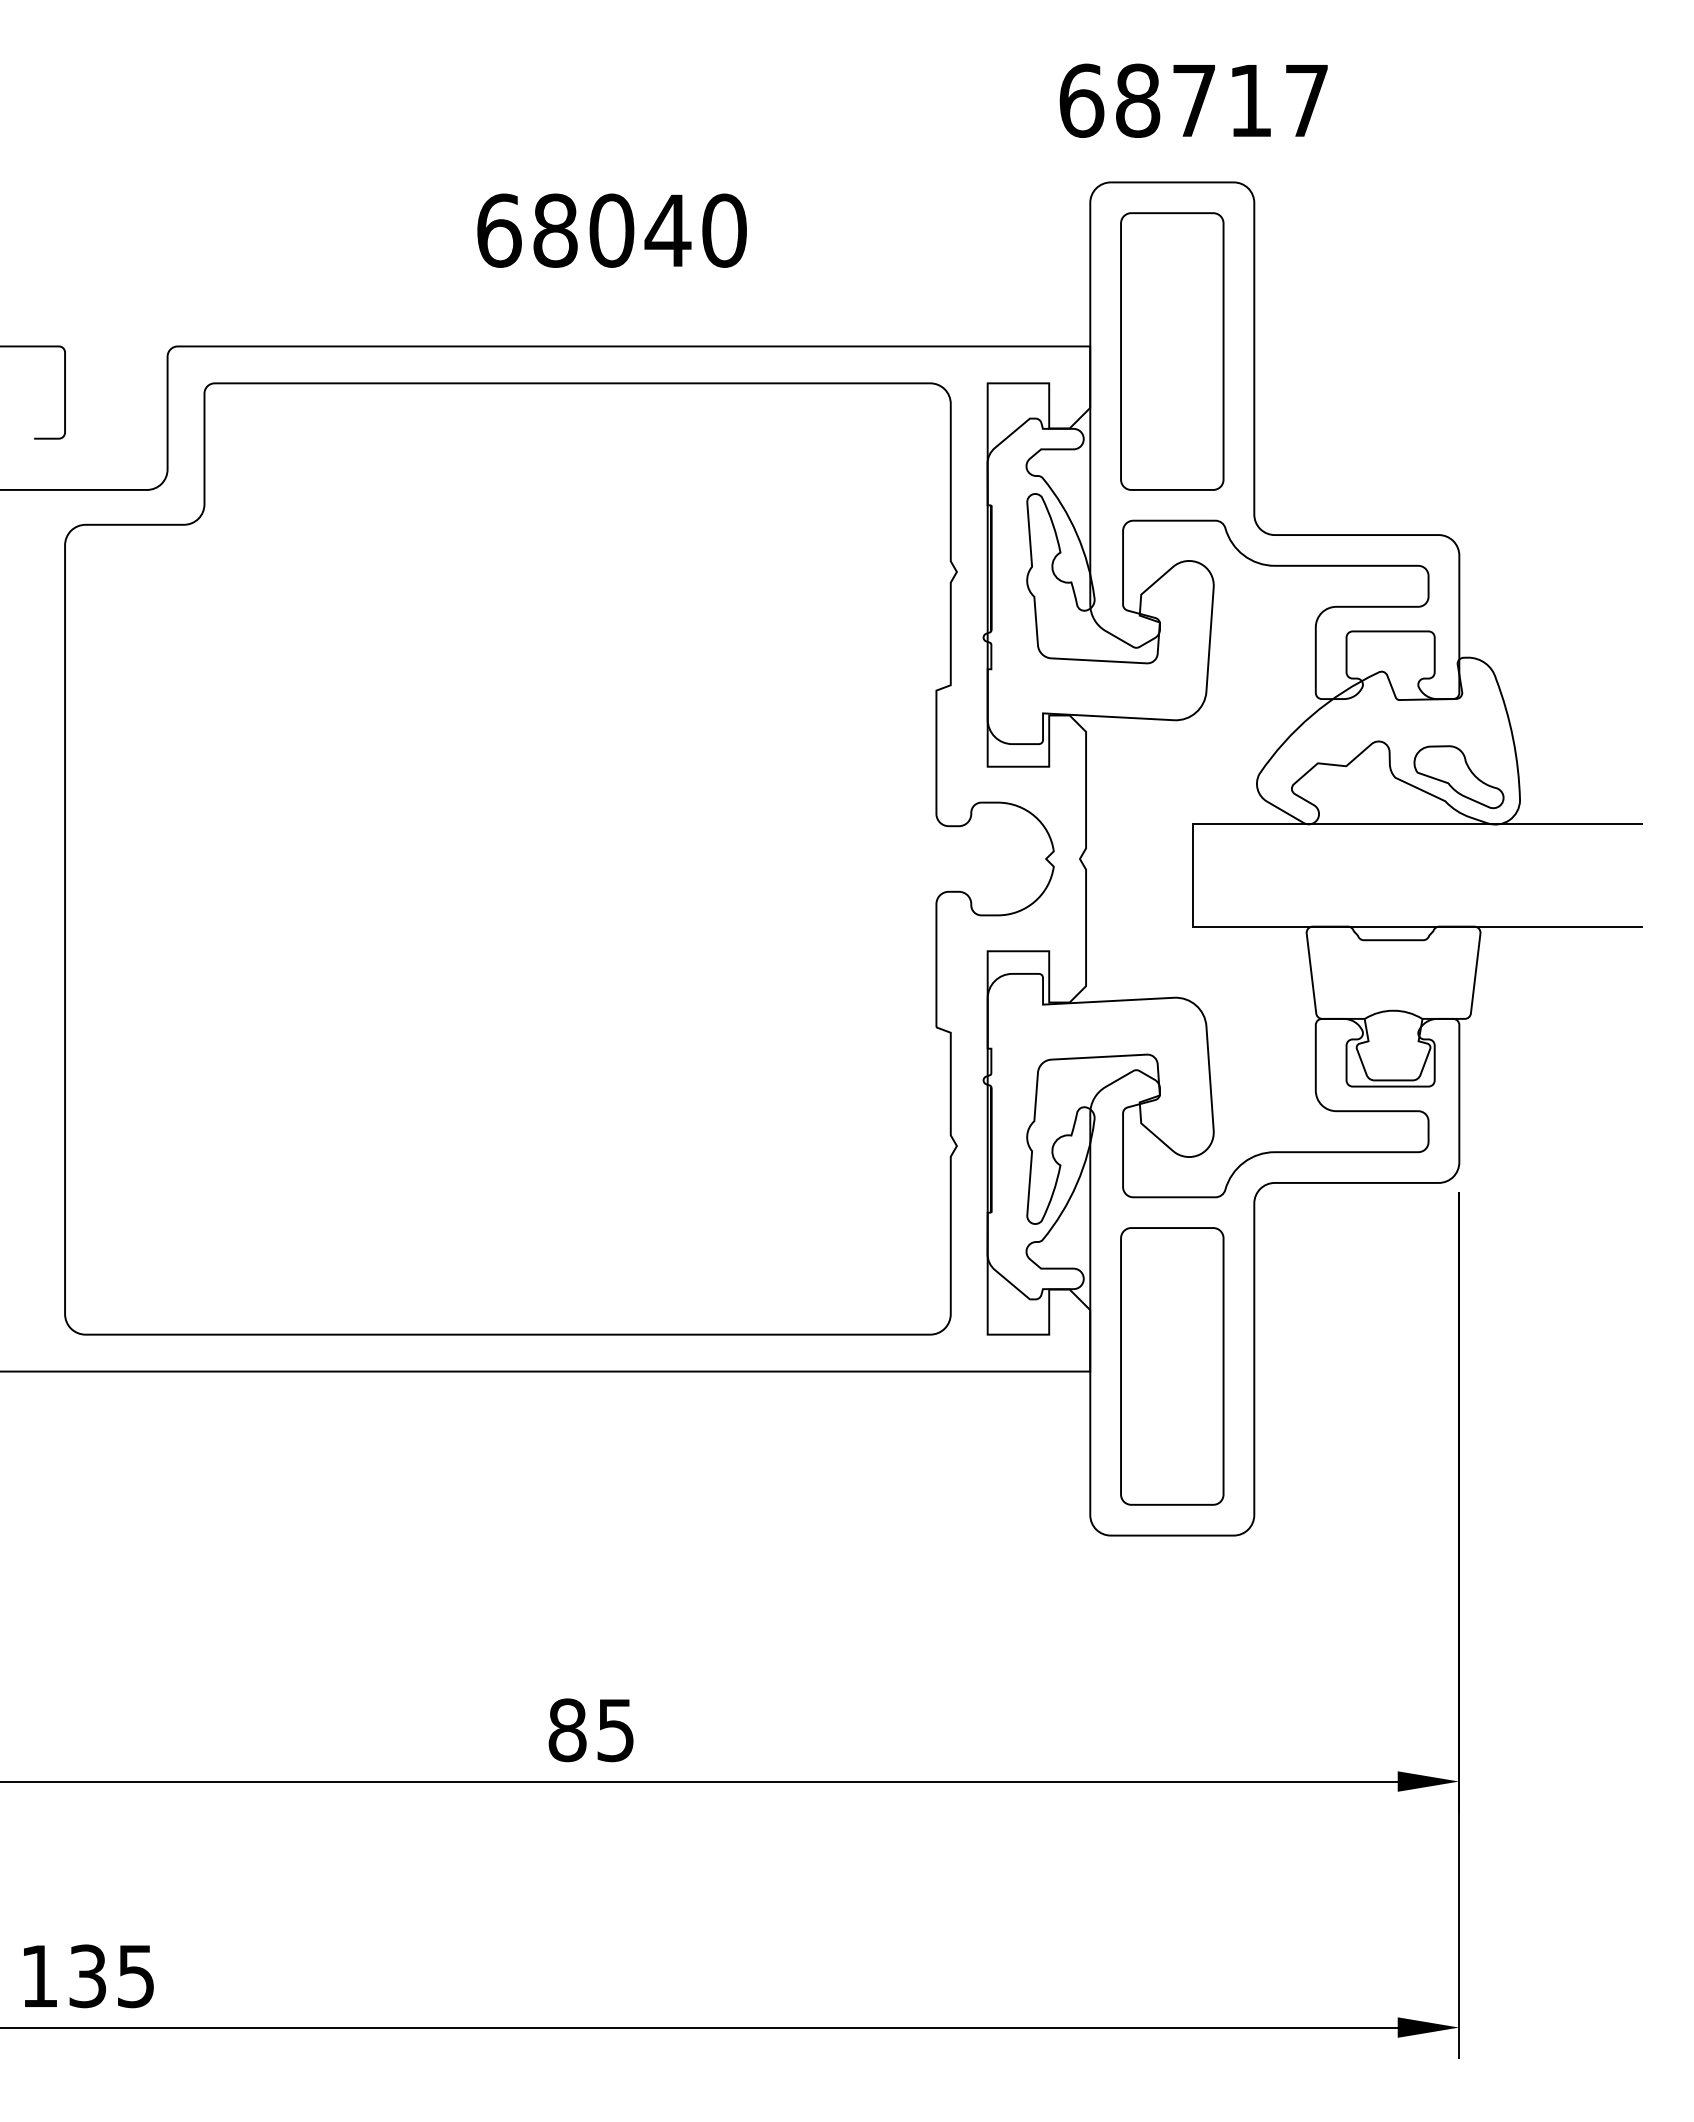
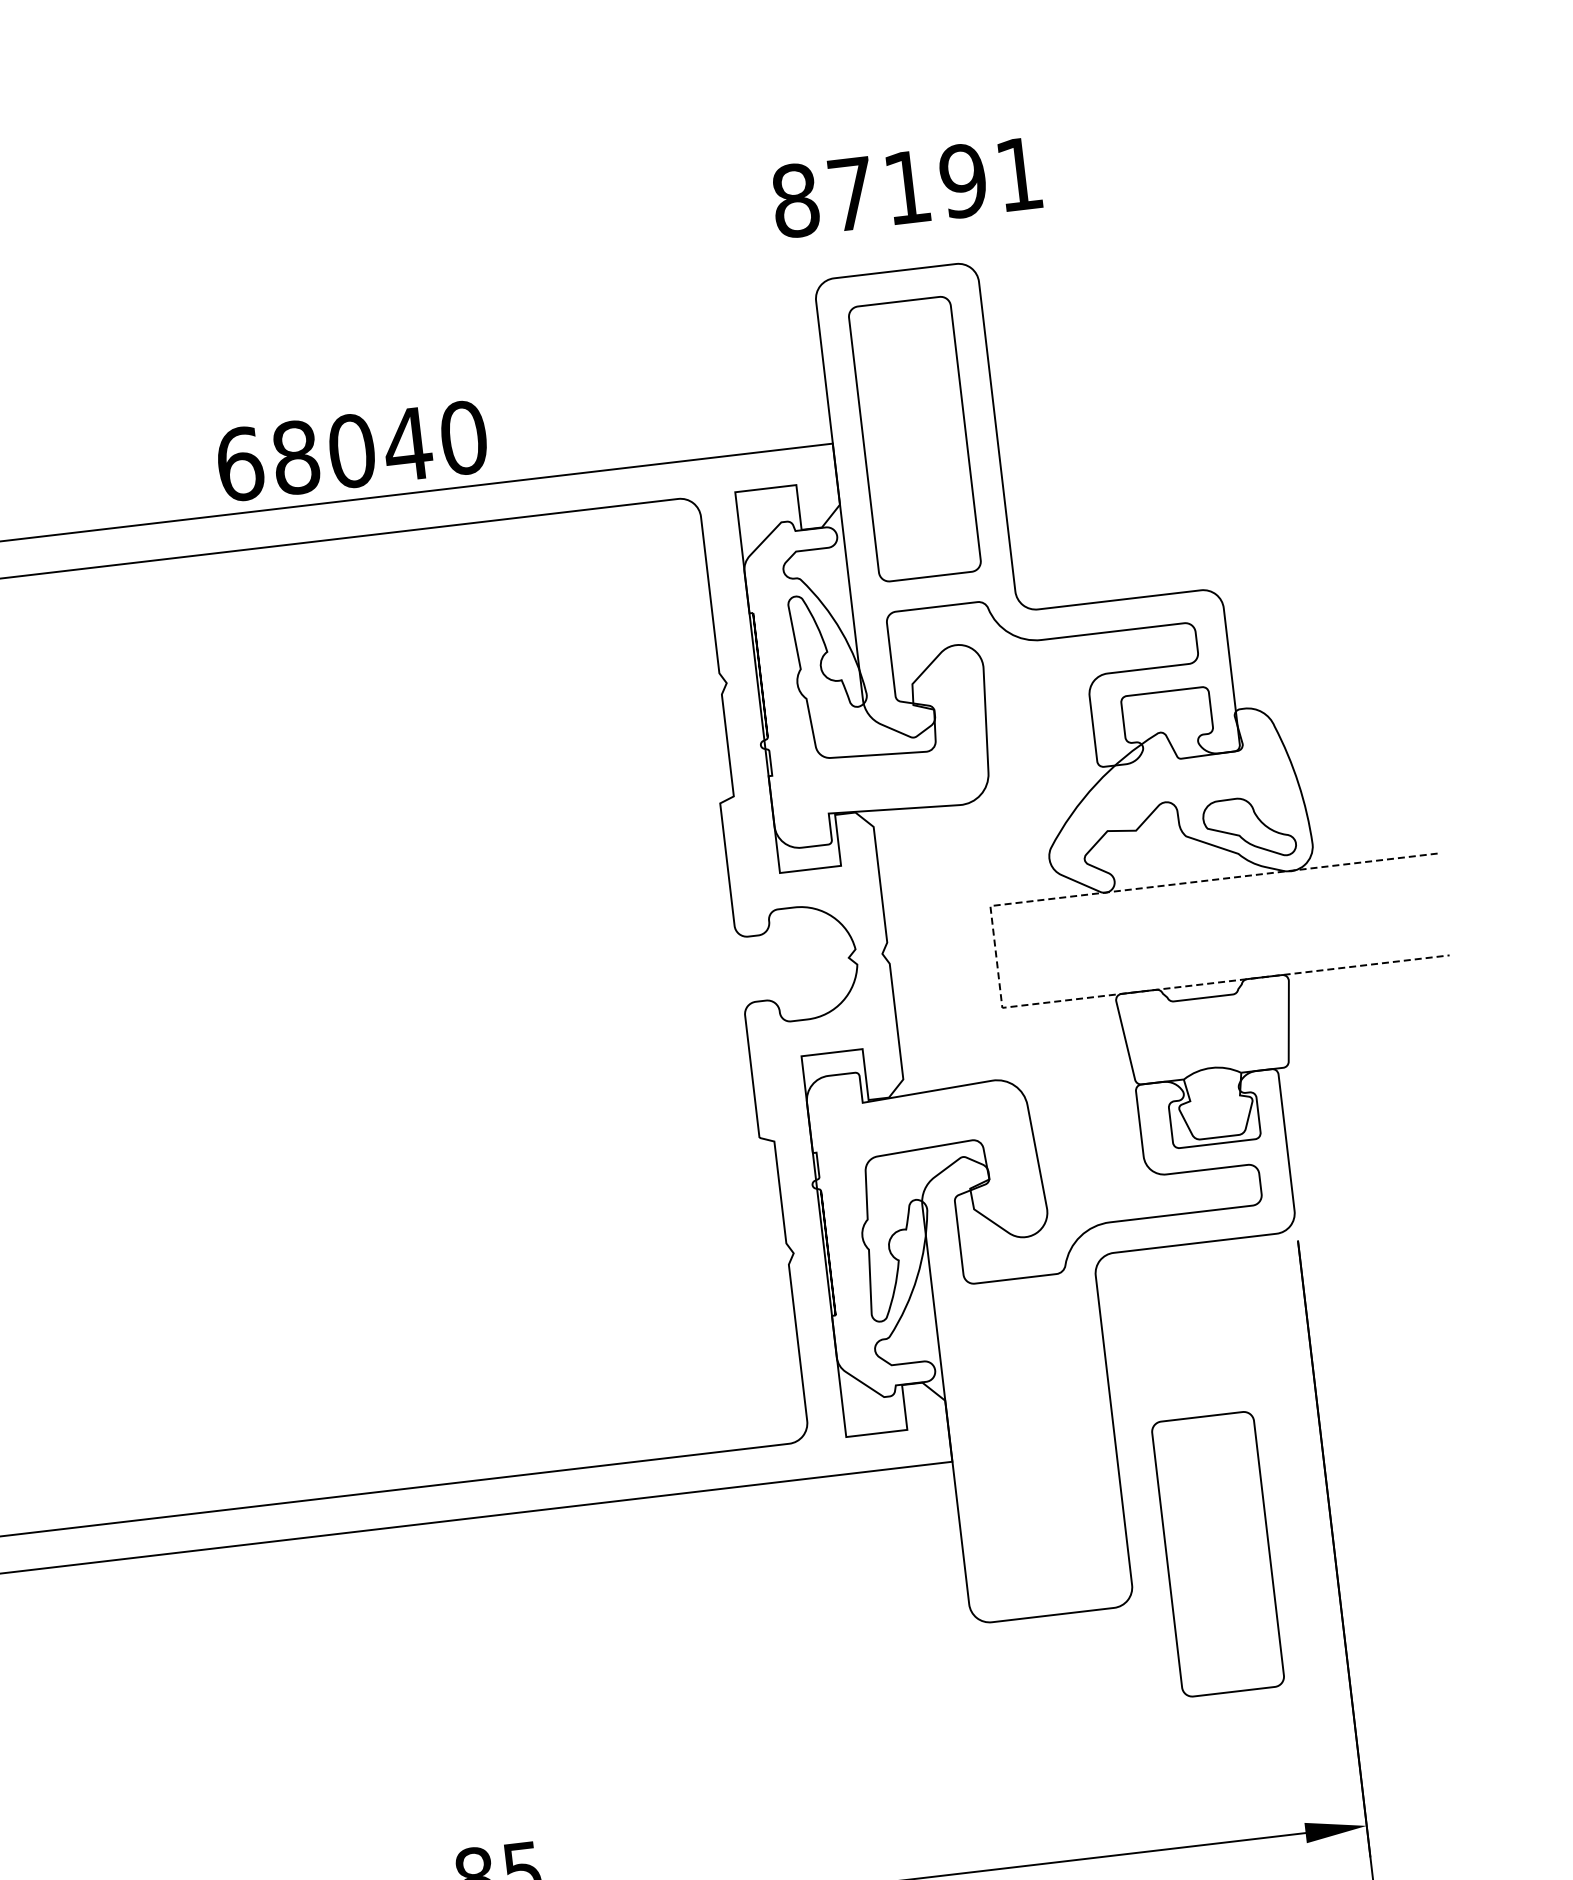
text: (1193, 100) -> (906, 187), 68717 -> 87191
text: (611, 230) -> (351, 450), moved
line: (1192, 875) -> (996, 957), solid -> dashed
part: (1172, 1366) -> (1218, 1554), moved

